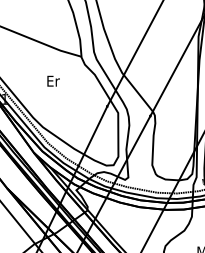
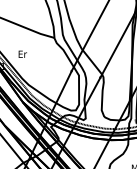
text: (53, 80) -> (22, 53), moved

